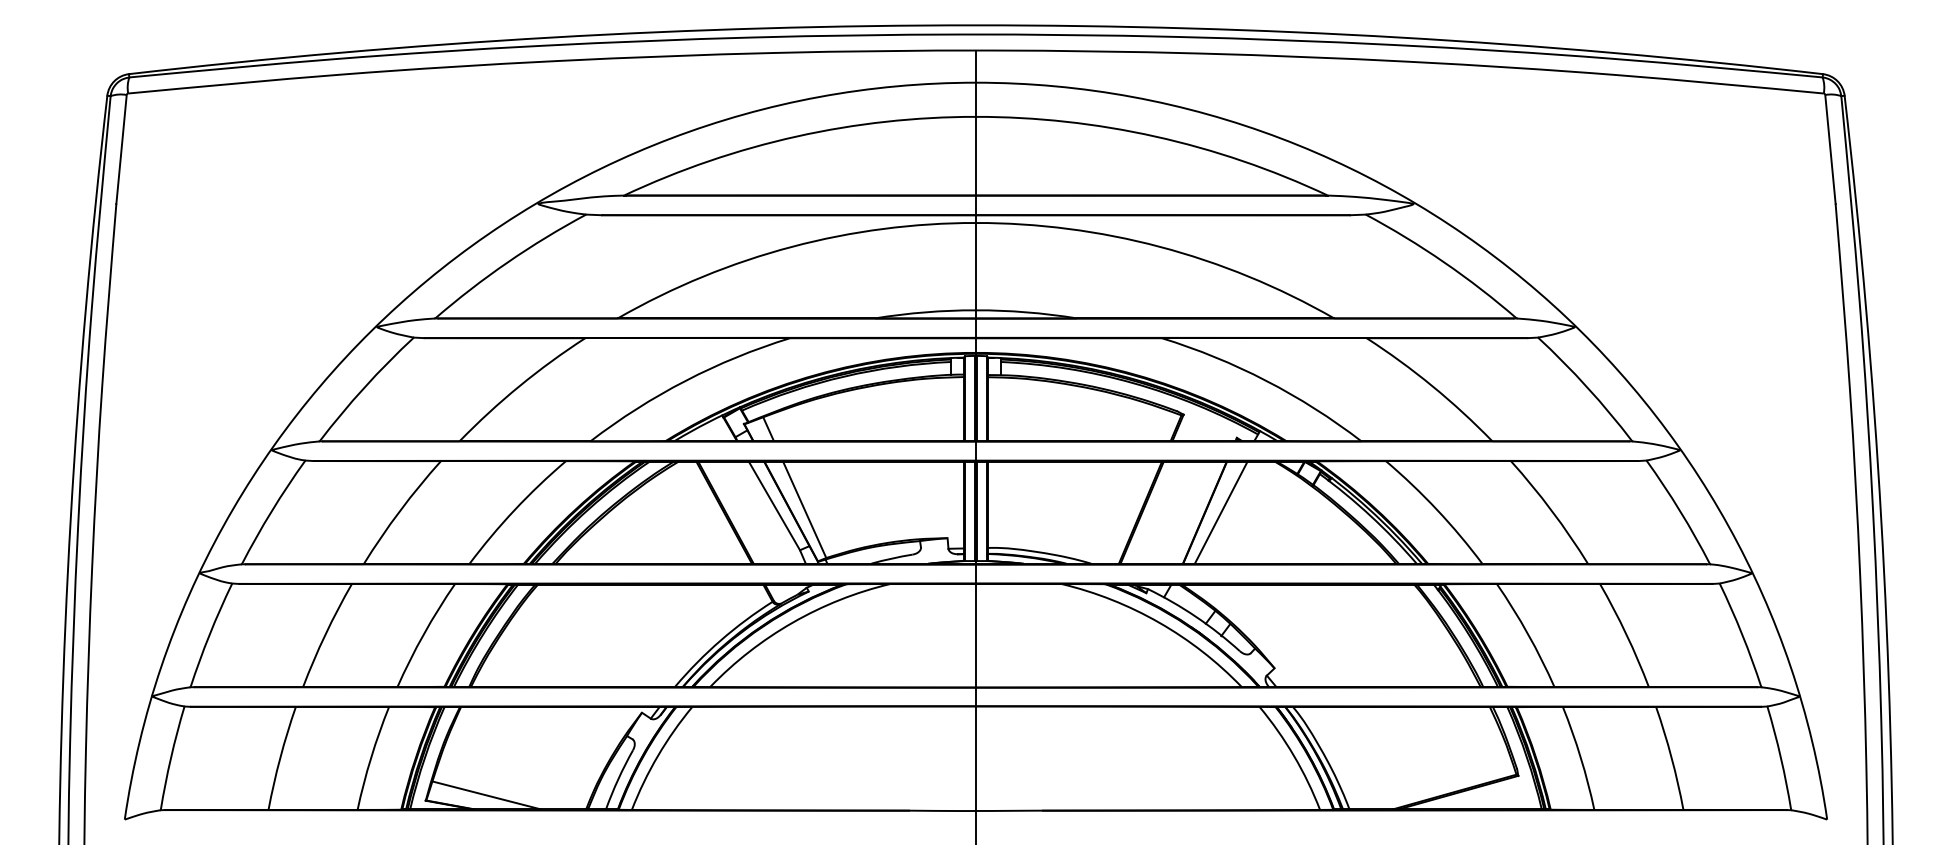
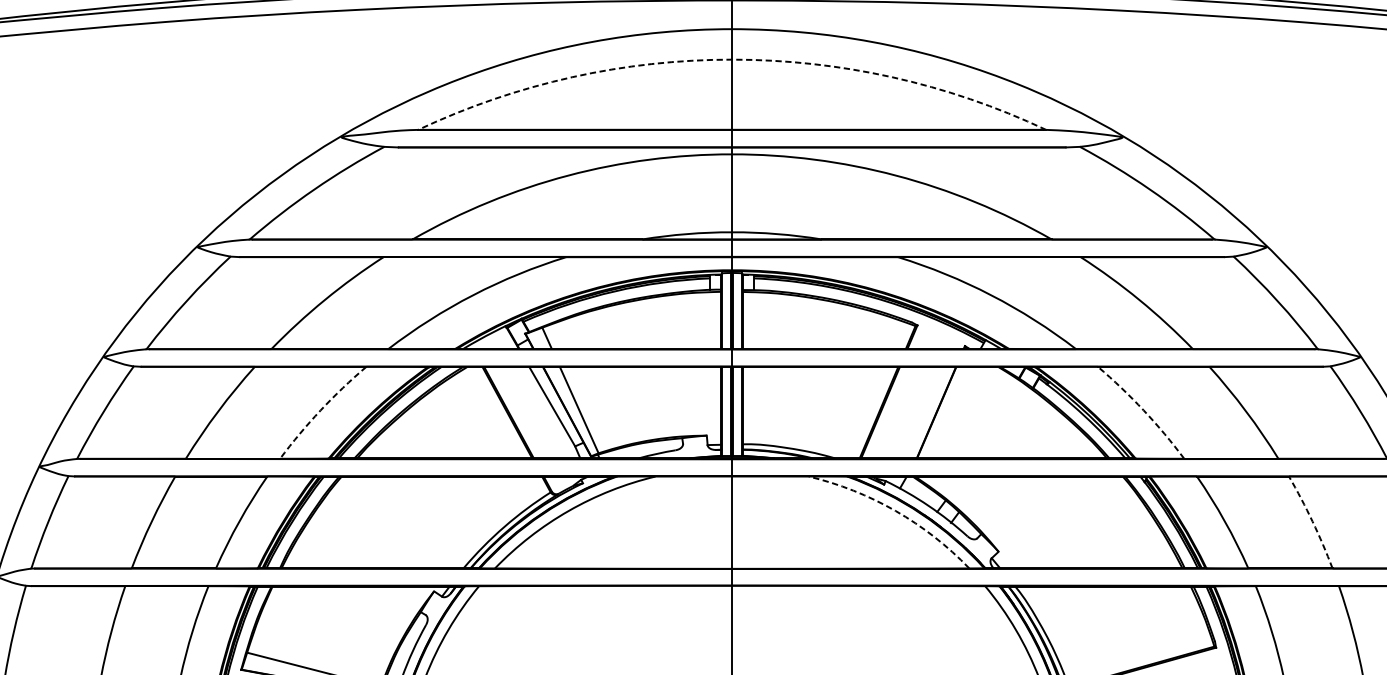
arc: (975, 116) -> (731, 59), solid -> dashed
arc: (514, 509) -> (320, 410), solid -> dashed
arc: (1437, 509) -> (1143, 410), solid -> dashed
line: (1220, 512) -> (950, 412), removed
arc: (1159, 622) -> (895, 510), solid -> dashed
arc: (1626, 634) -> (1312, 521), solid -> dashed

